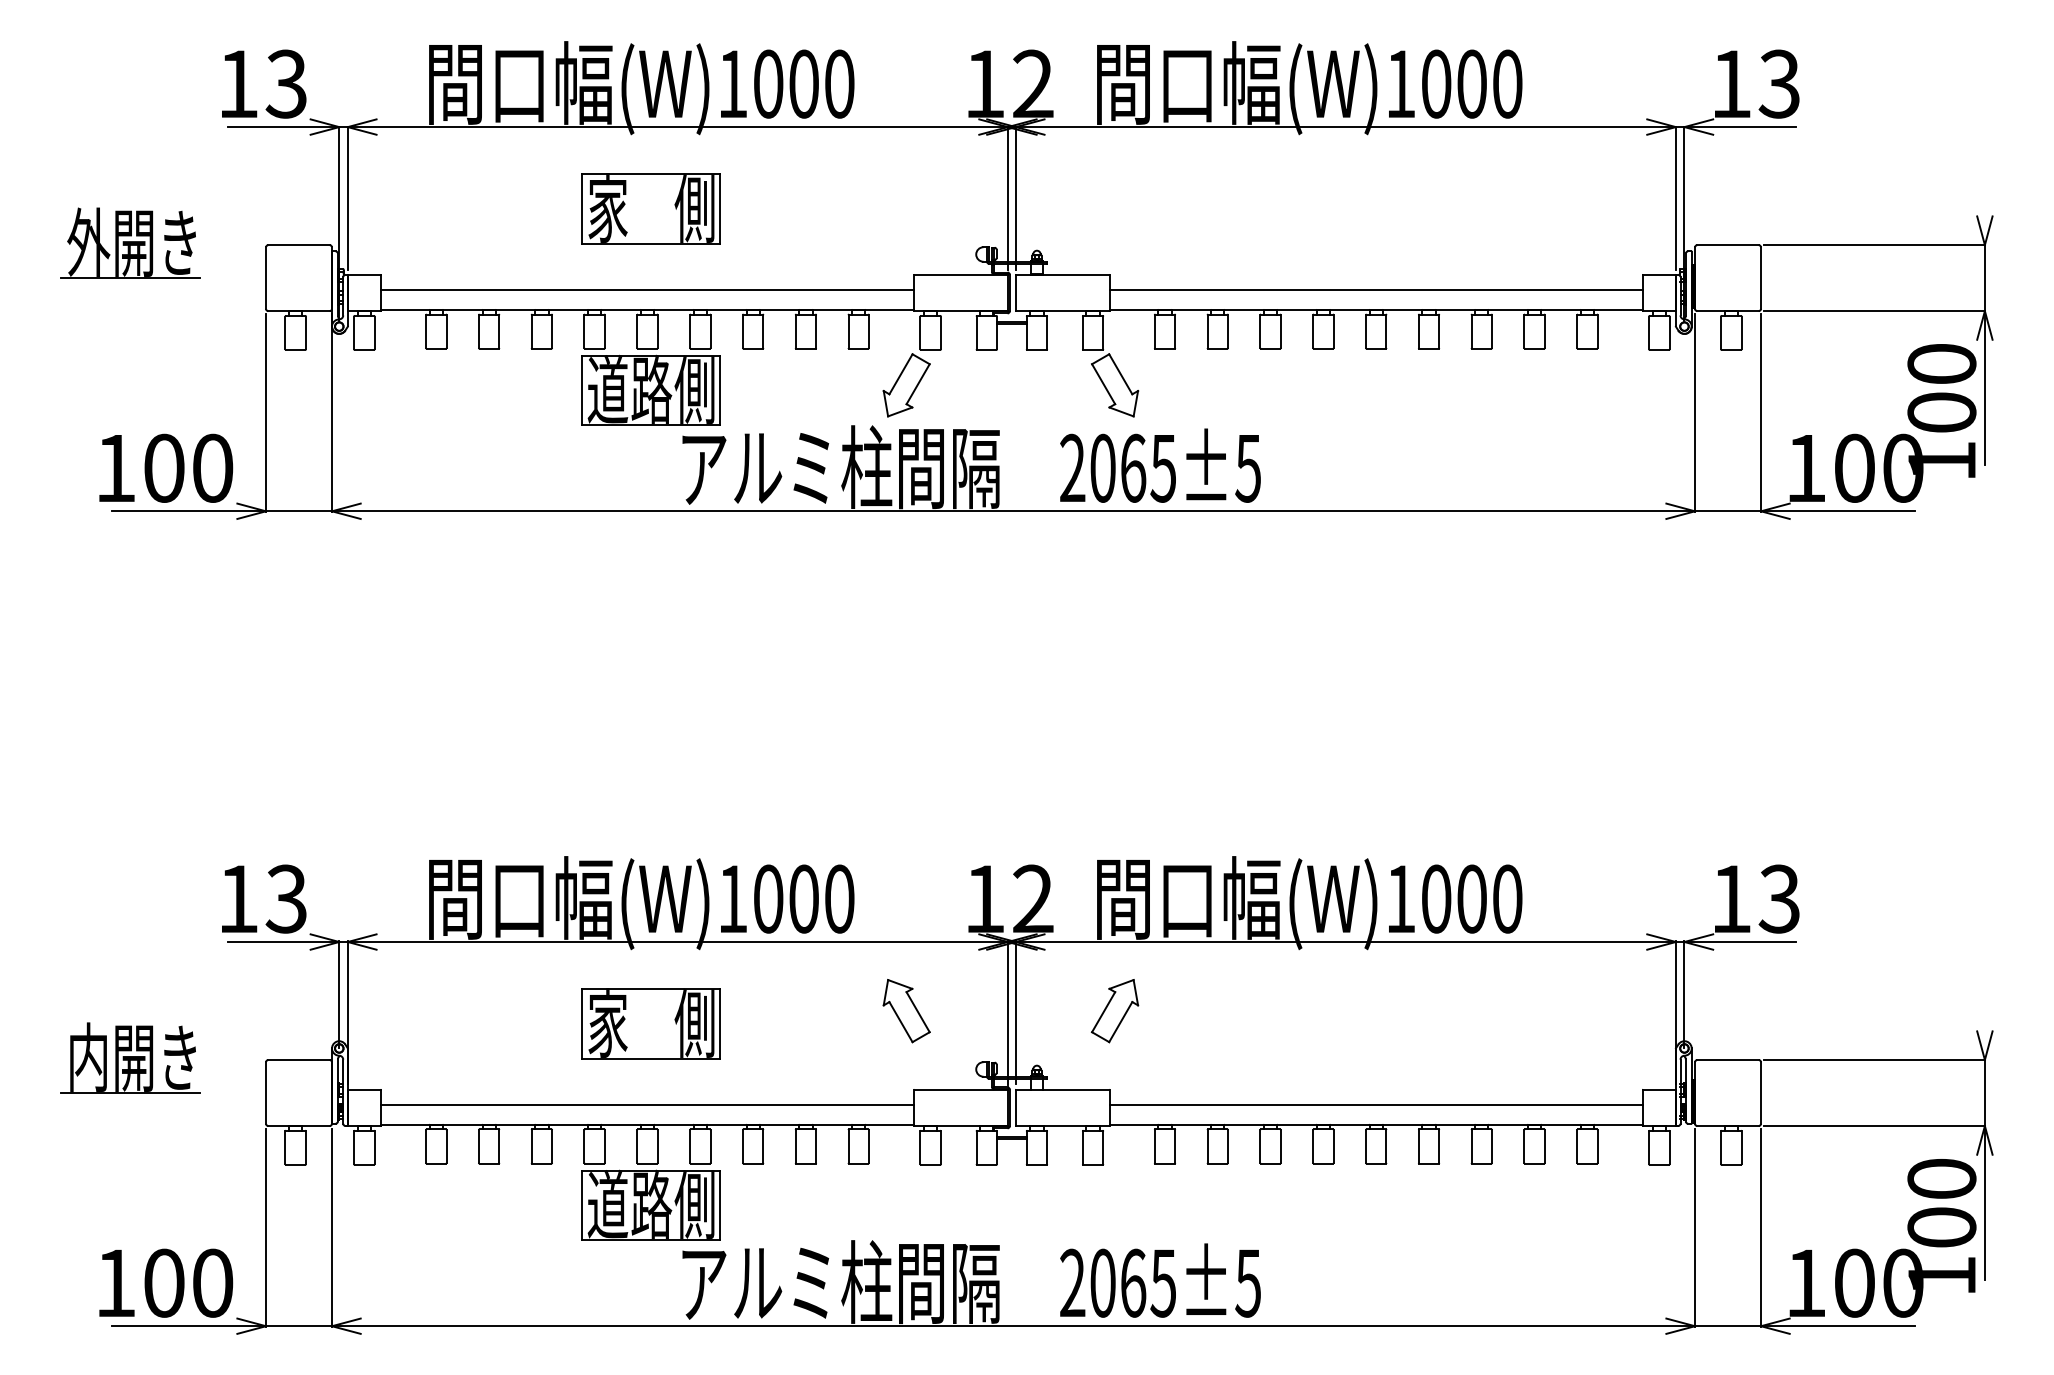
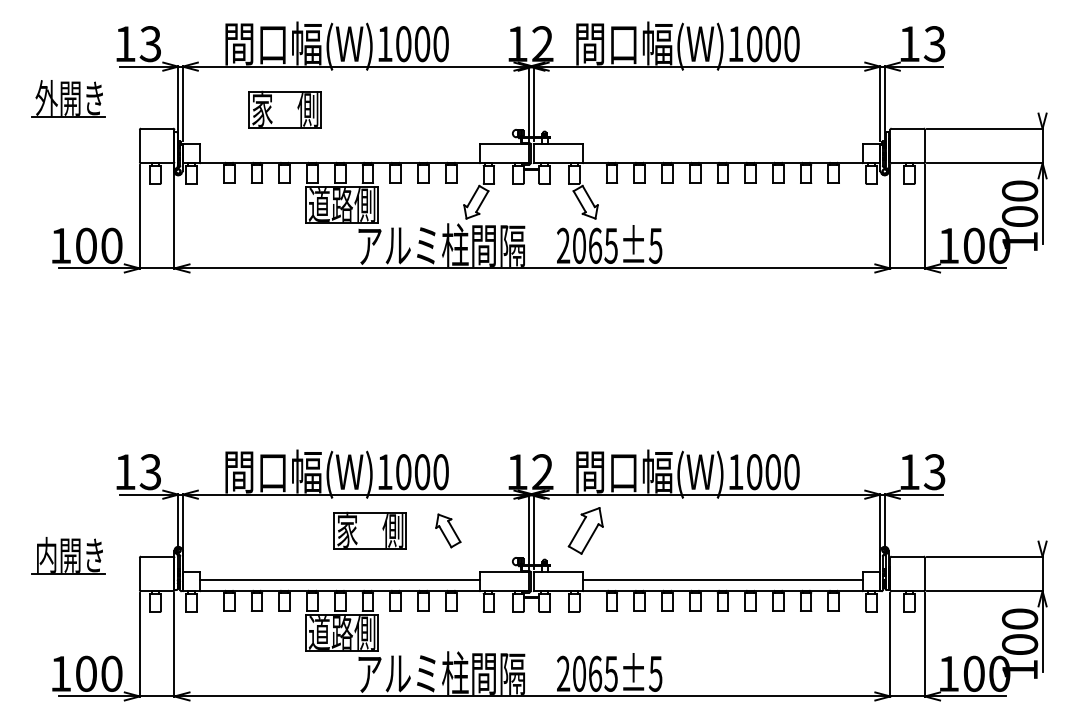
part: (650, 208) -> (284, 109), moved
part: (130, 242) -> (68, 98), moved
line: (648, 290) -> (340, 152), removed
line: (1375, 290) -> (722, 152), removed
part: (907, 1010) -> (448, 530), moved
part: (1114, 1010) -> (585, 530), size x1.4
part: (650, 1023) -> (369, 530), moved

